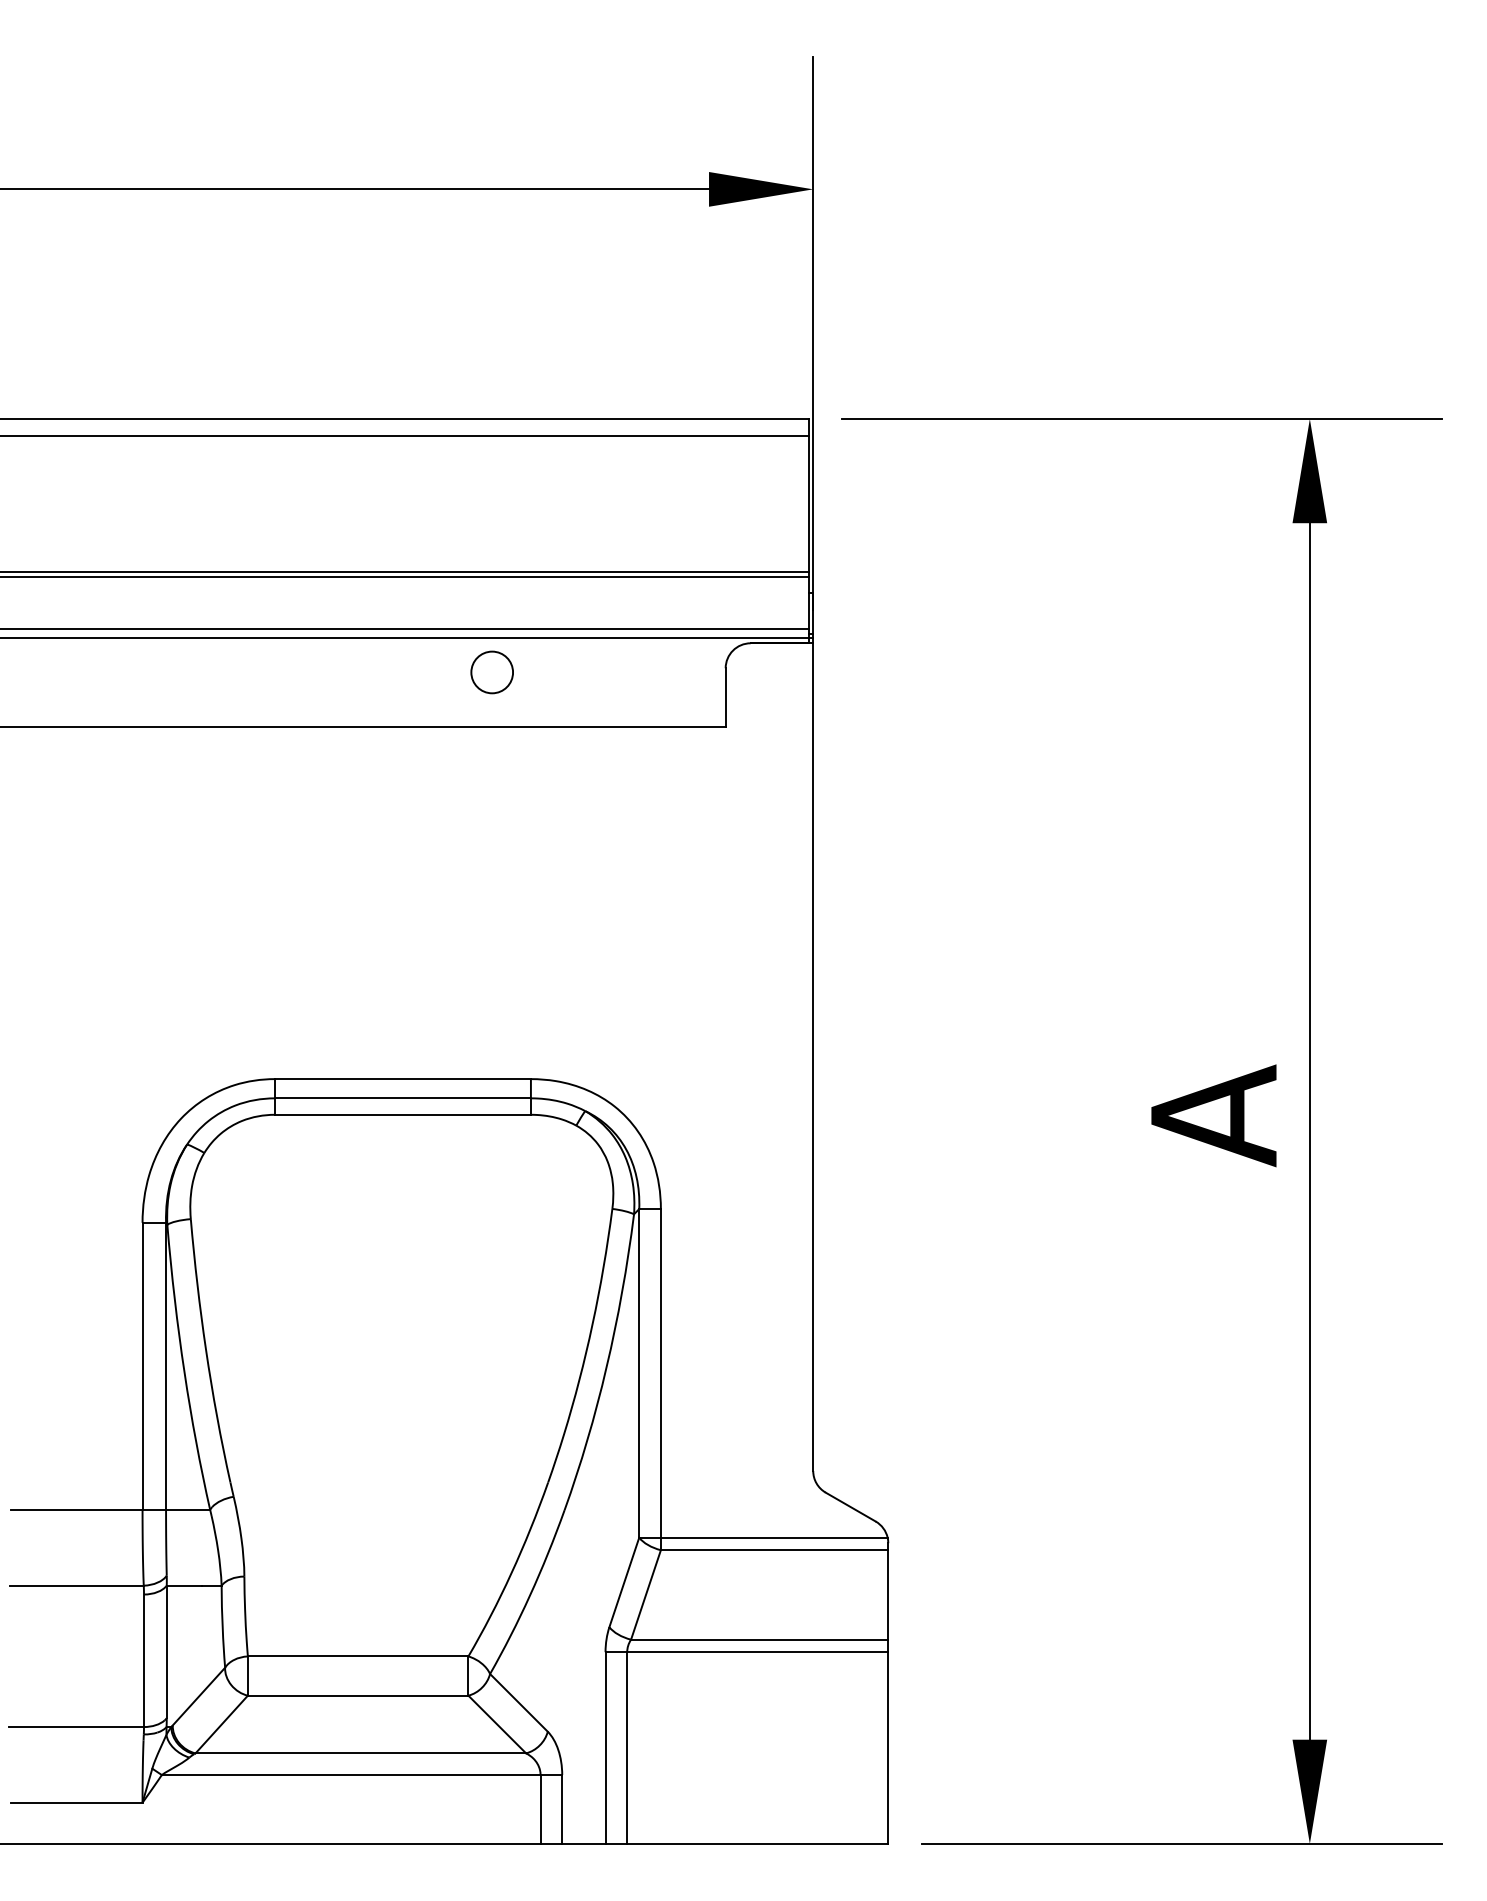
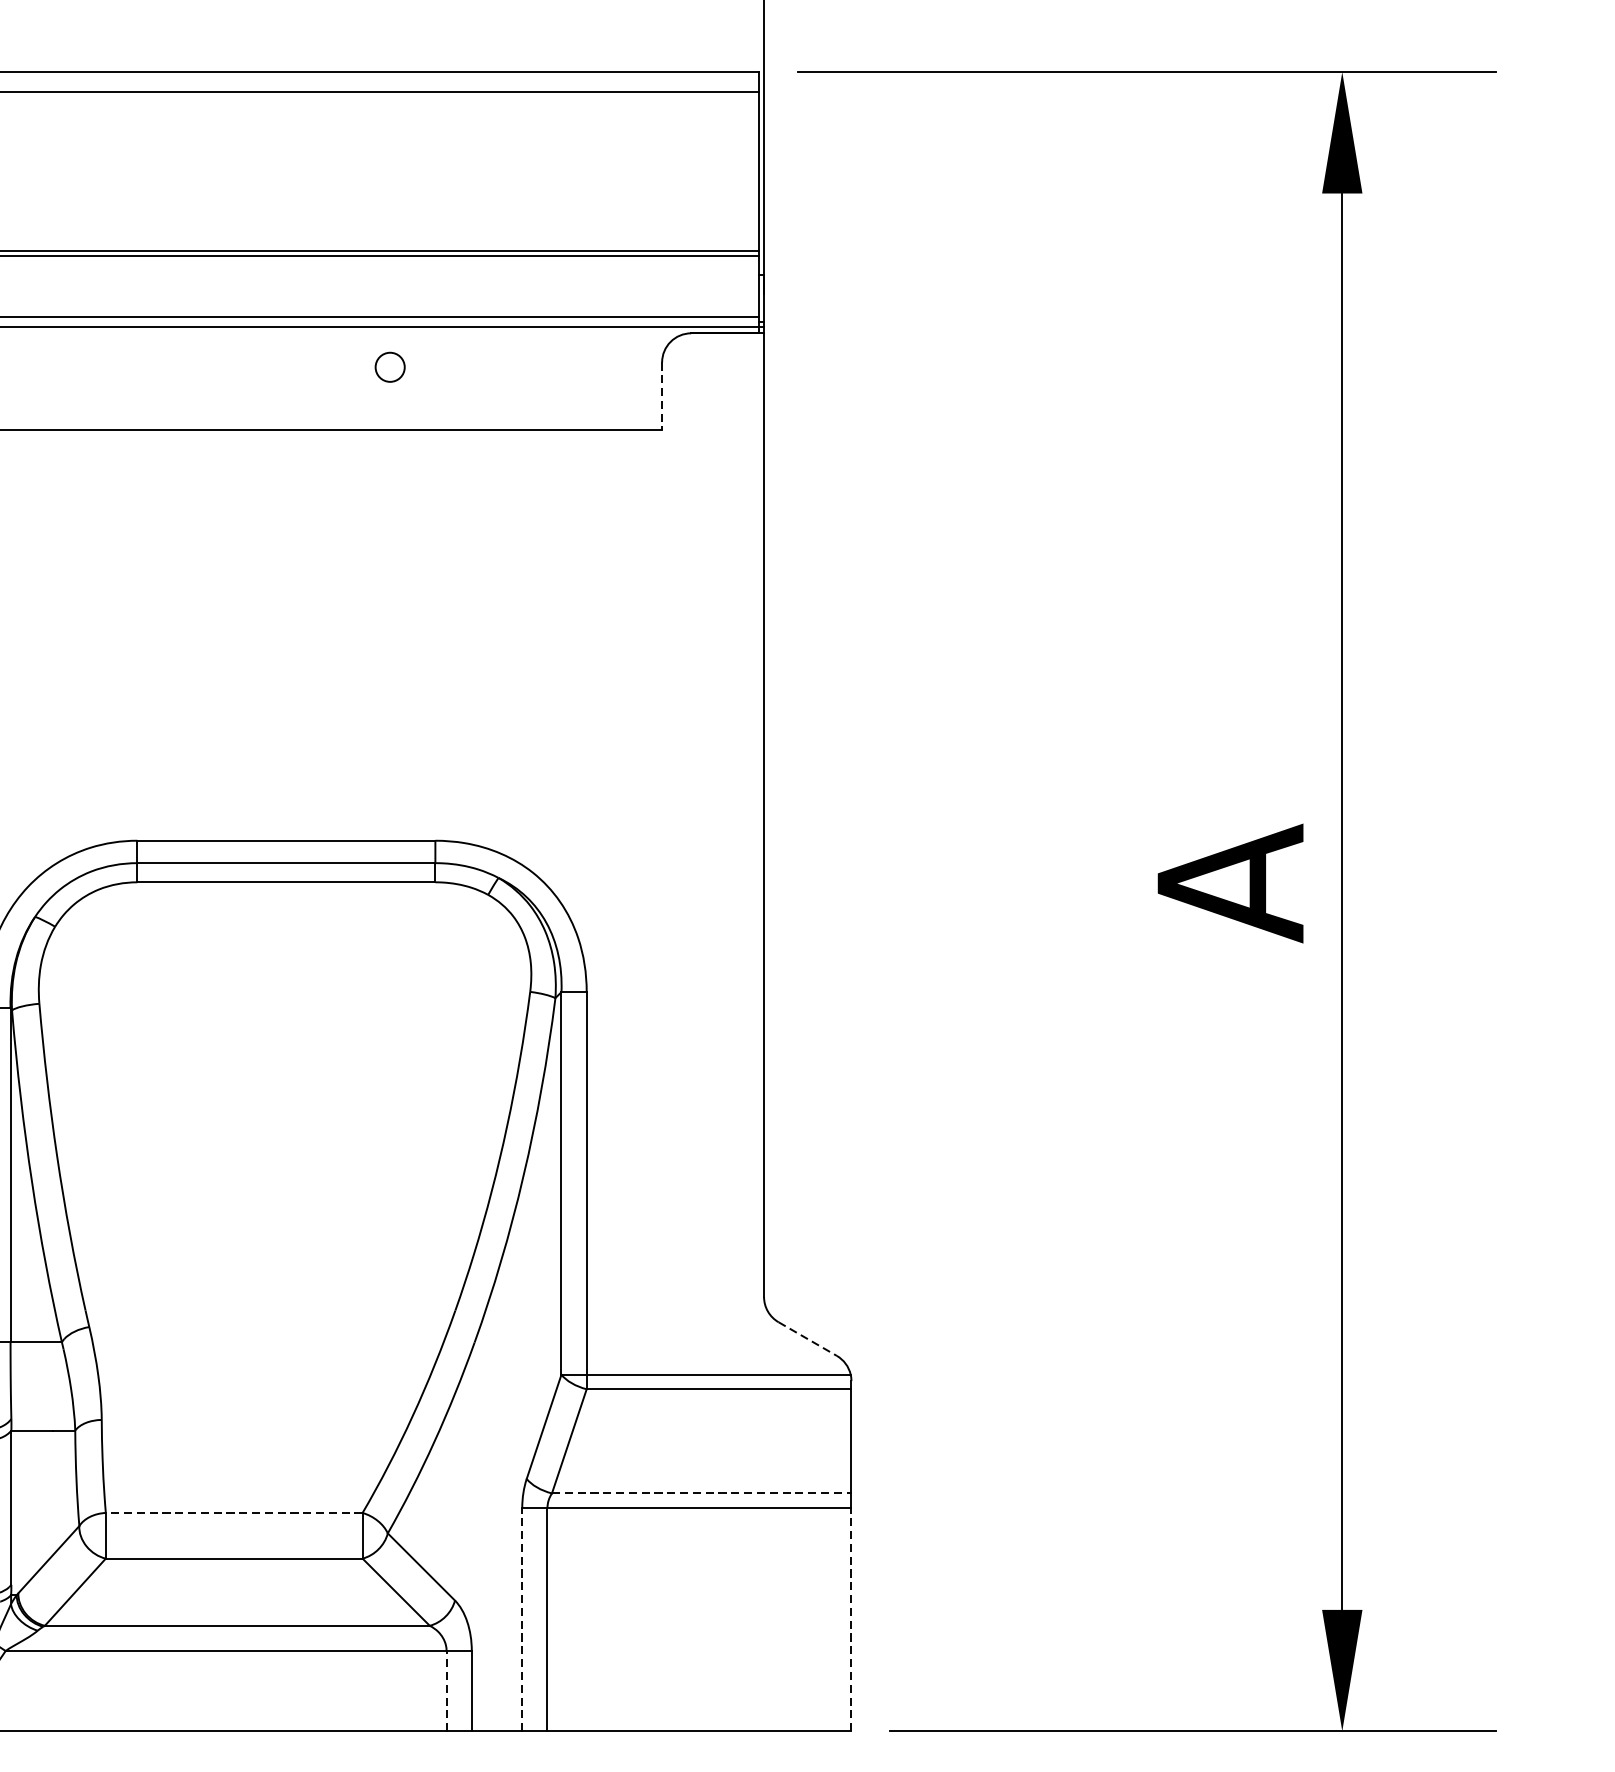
circle: (491, 672) -> (389, 367), size x0.6
line: (725, 697) -> (661, 396), solid -> dashed
line: (850, 1507) -> (807, 1339), solid -> dashed
line: (759, 1639) -> (701, 1493), solid -> dashed
line: (357, 1656) -> (233, 1513), solid -> dashed
line: (605, 1748) -> (522, 1620), solid -> dashed
line: (888, 1748) -> (851, 1620), solid -> dashed
line: (540, 1809) -> (446, 1691), solid -> dashed

